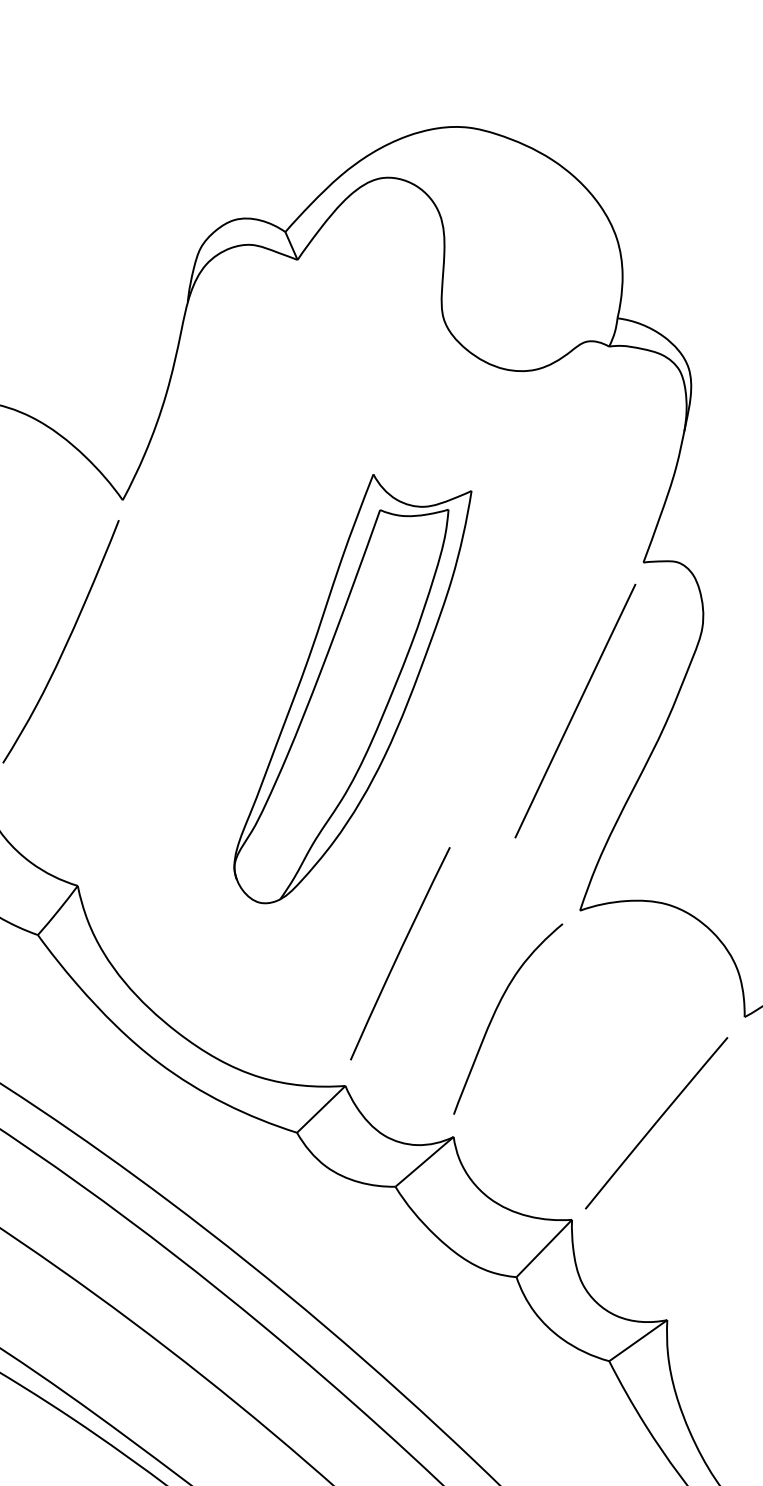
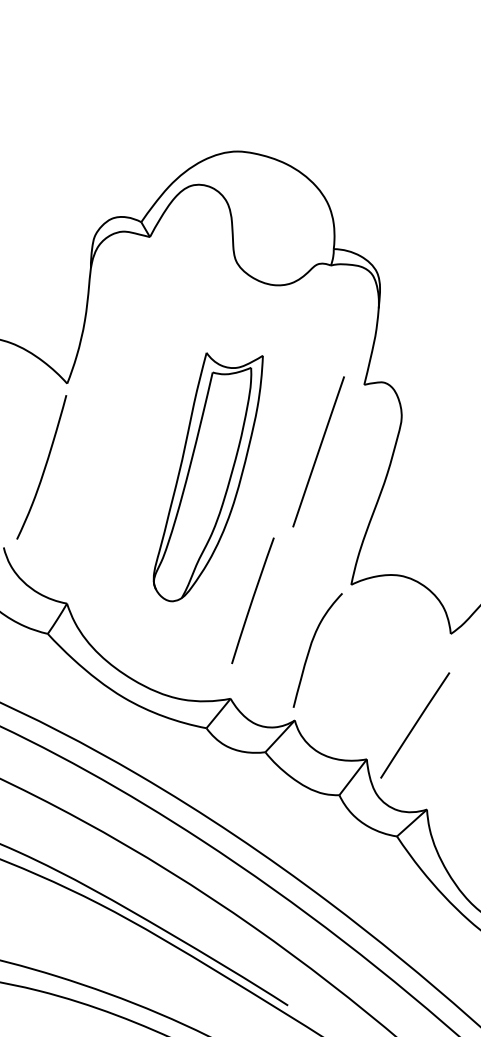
line: (575, 710) -> (318, 451), moved
line: (399, 953) -> (252, 600), moved
line: (657, 1123) -> (415, 725), moved

